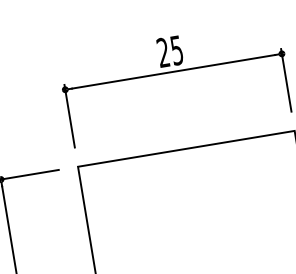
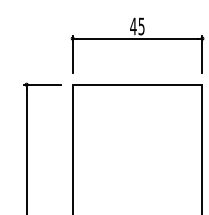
text: (163, 52) -> (133, 26), 25 -> 45

